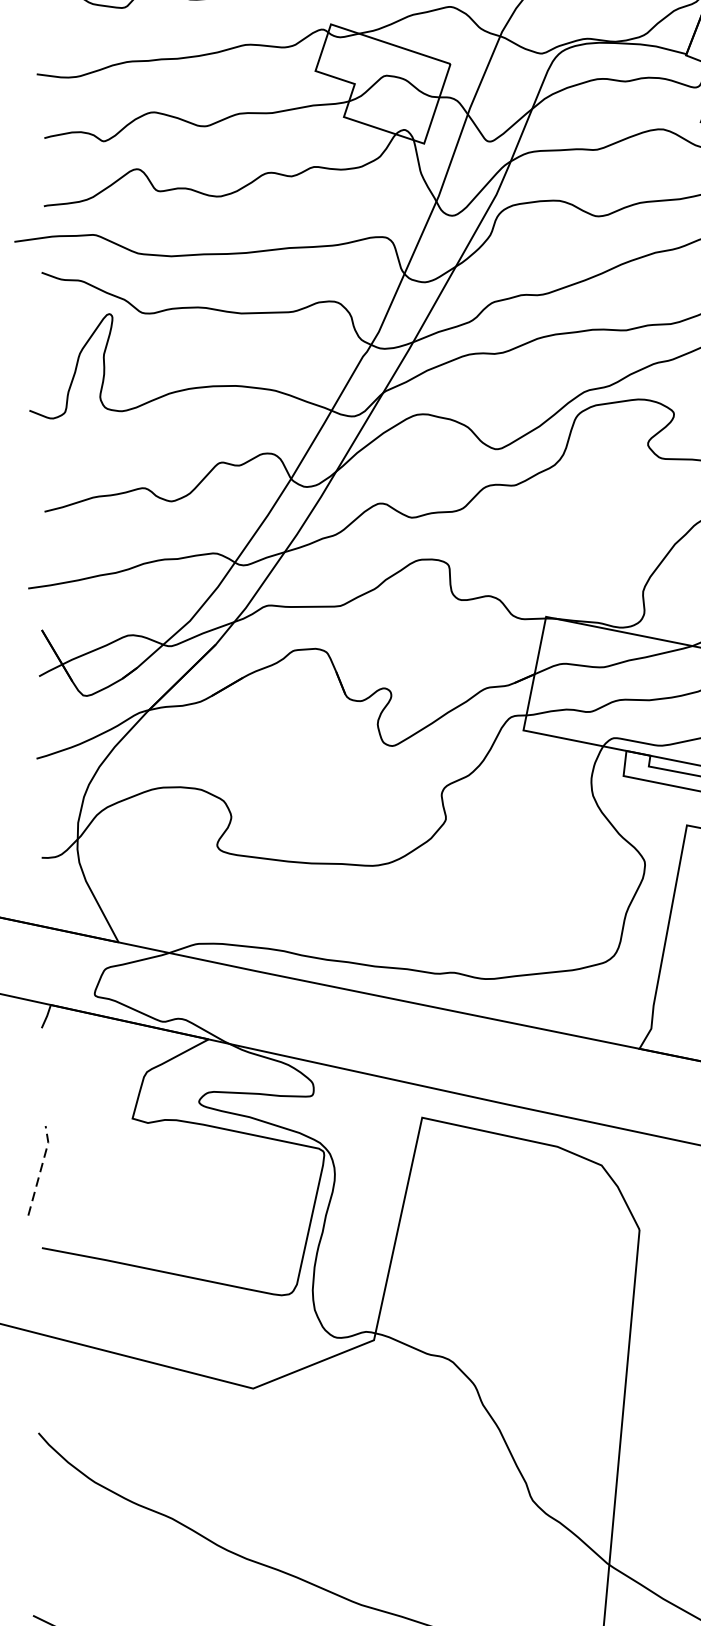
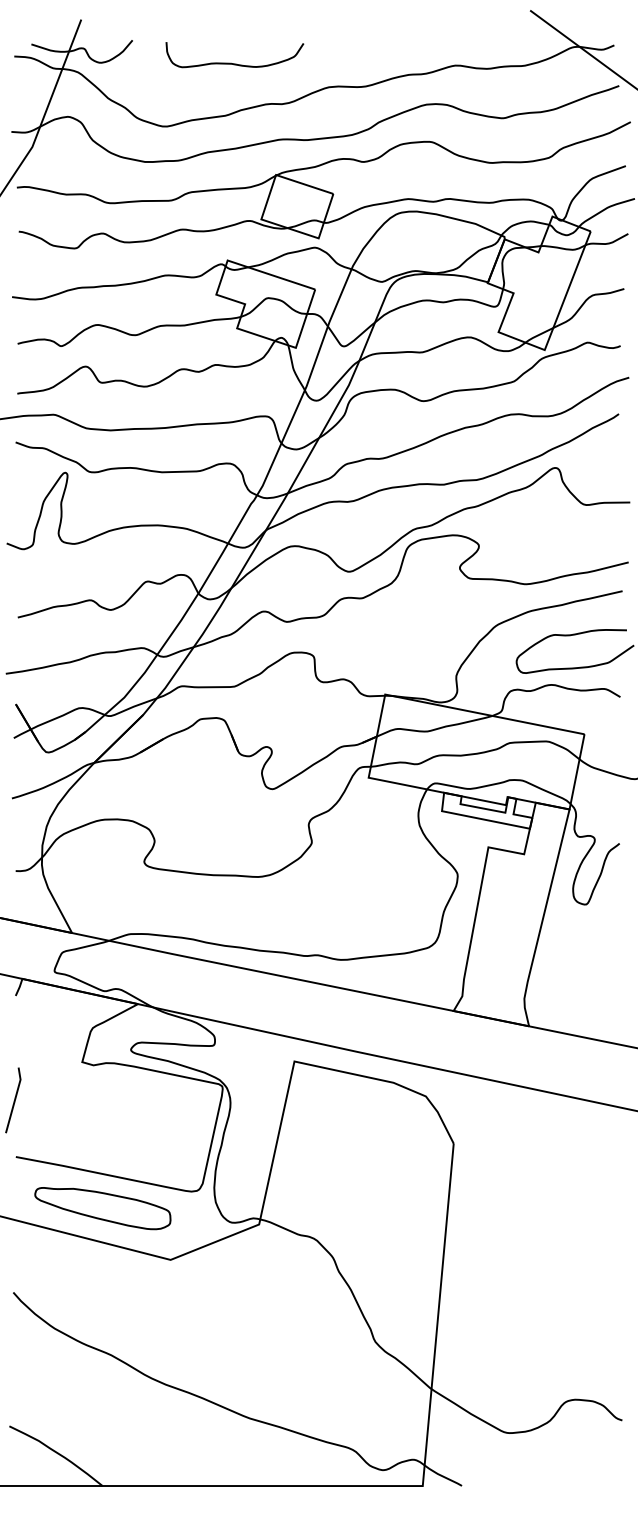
line: (41, 1169) -> (15, 1099), dashed -> solid
part: (160, 1318) -> (102, 1208), added

